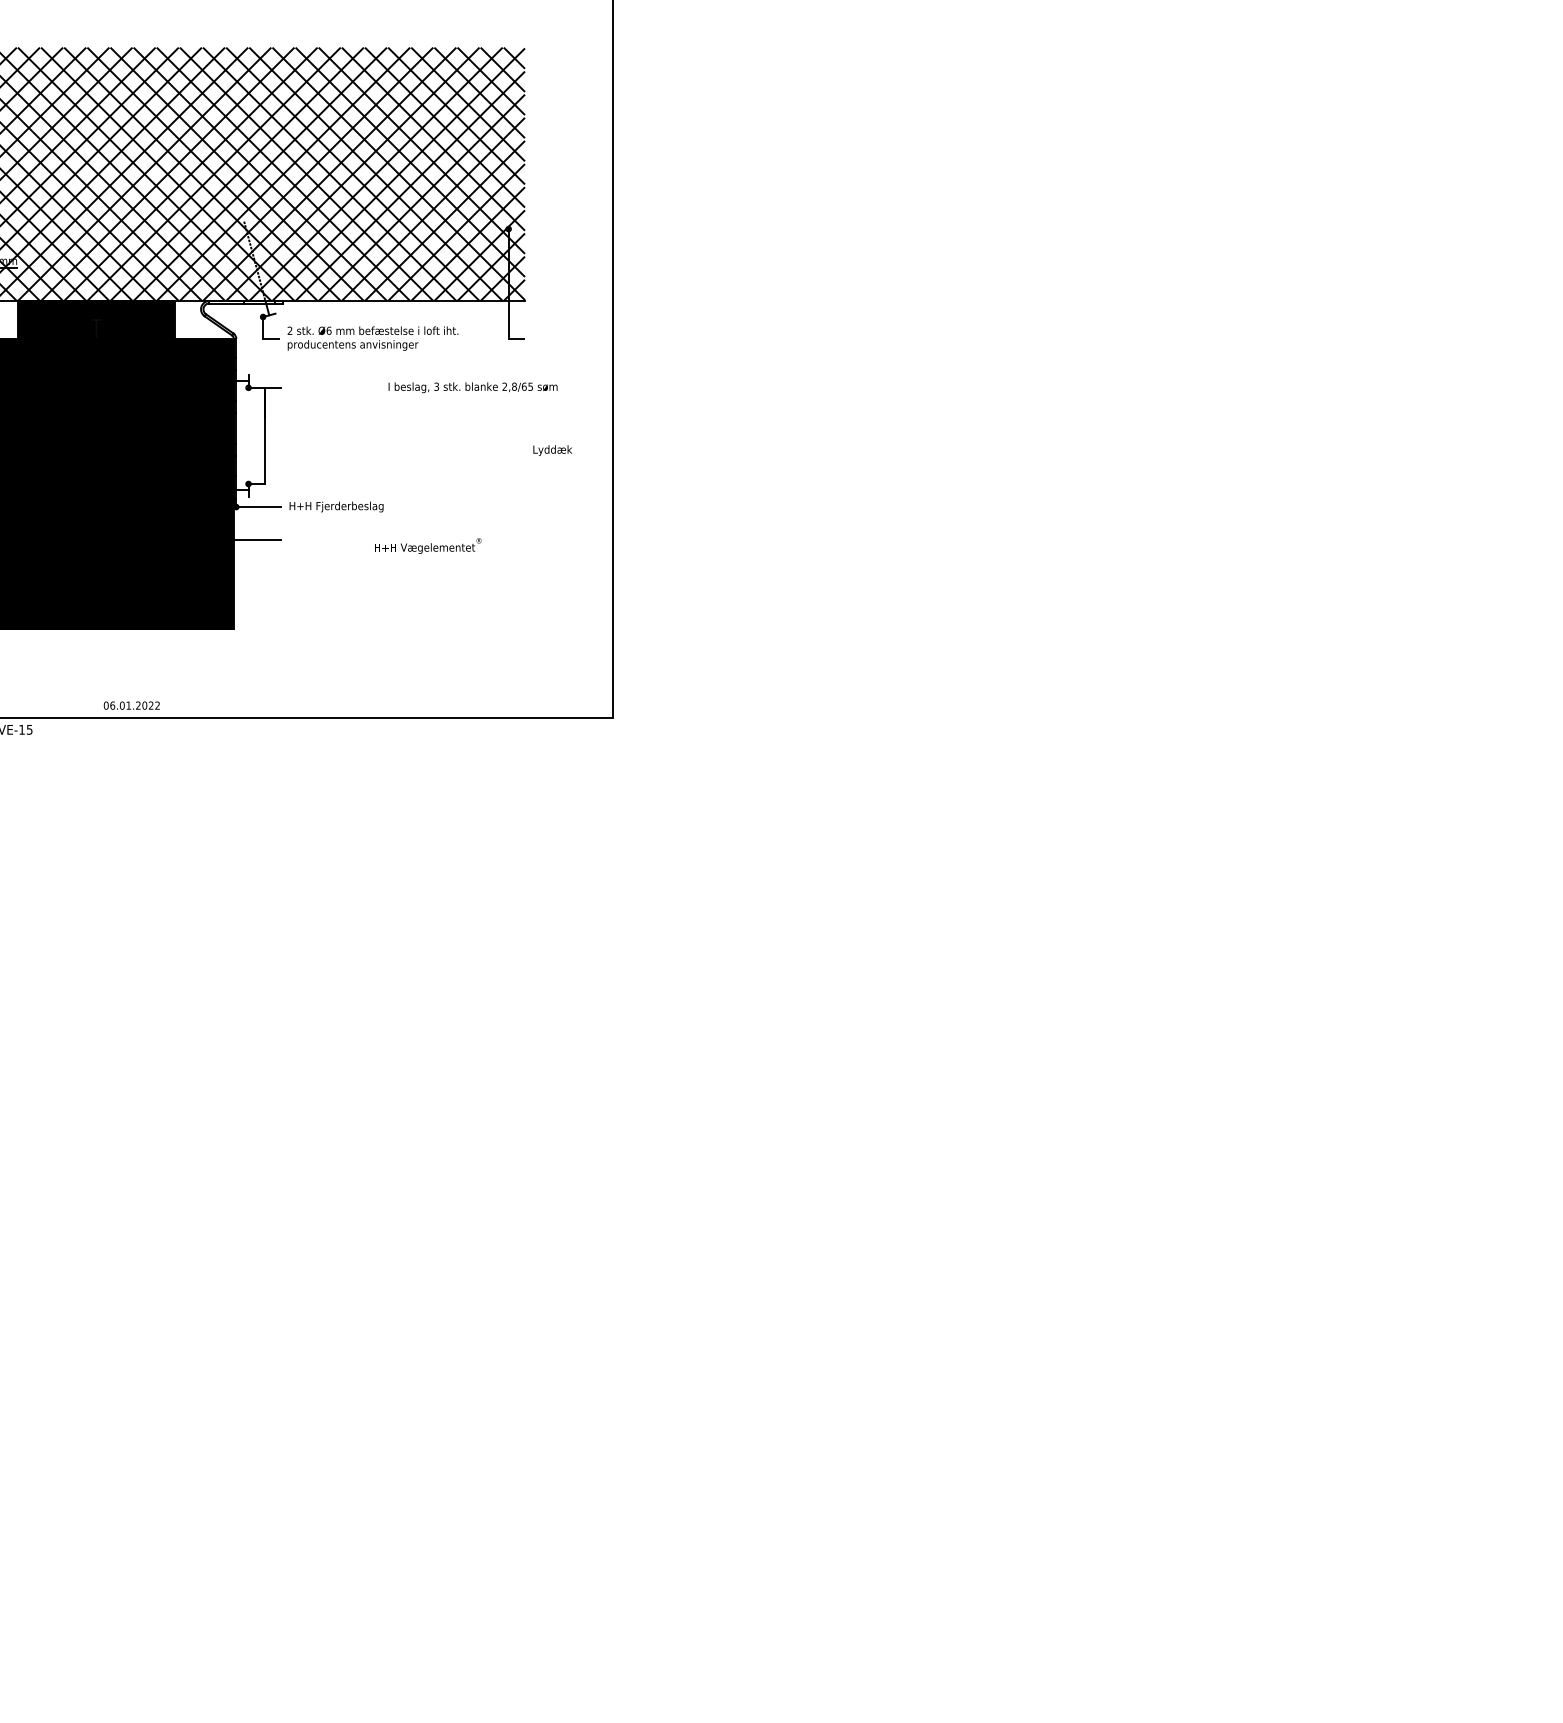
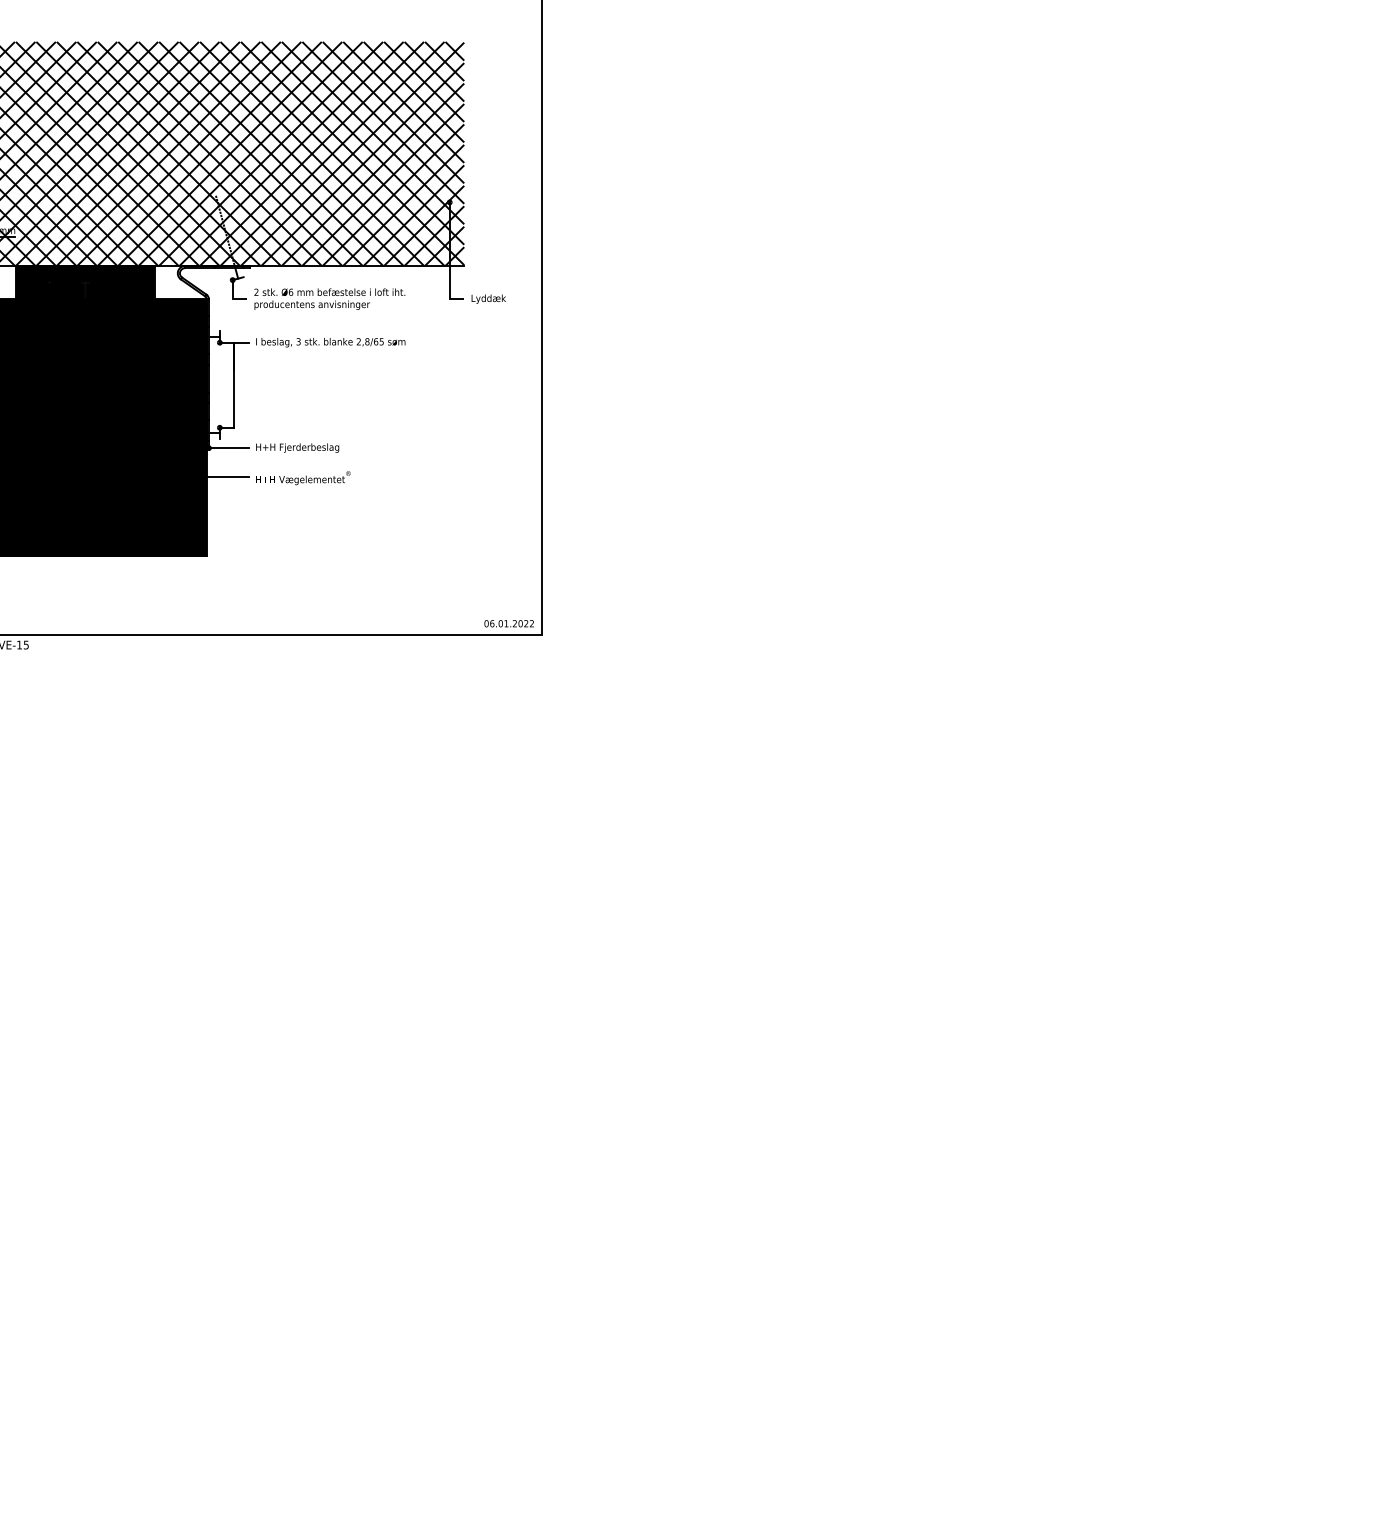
text: (472, 387) -> (330, 342), moved
text: (552, 450) -> (488, 299), moved
text: (428, 545) -> (303, 477), moved
text: (131, 705) -> (508, 623), moved

